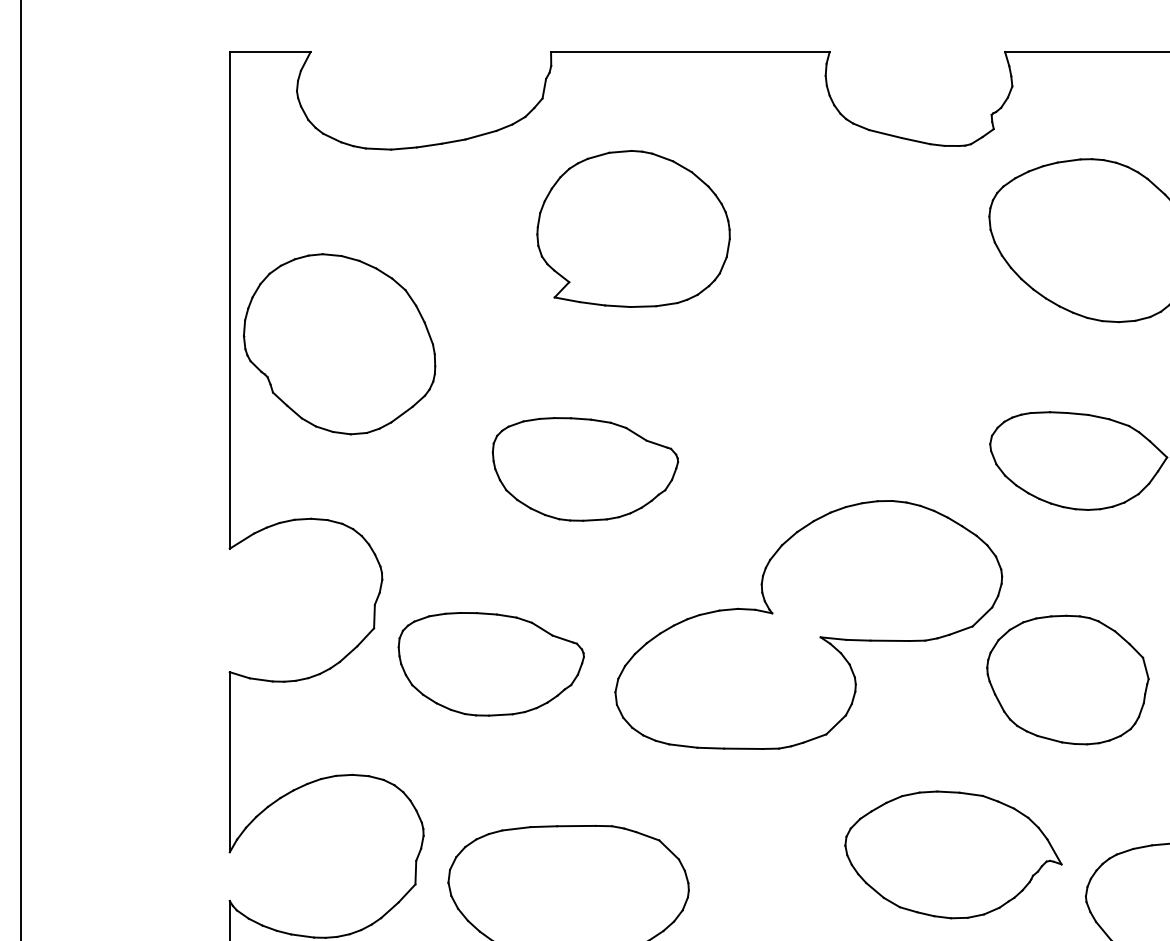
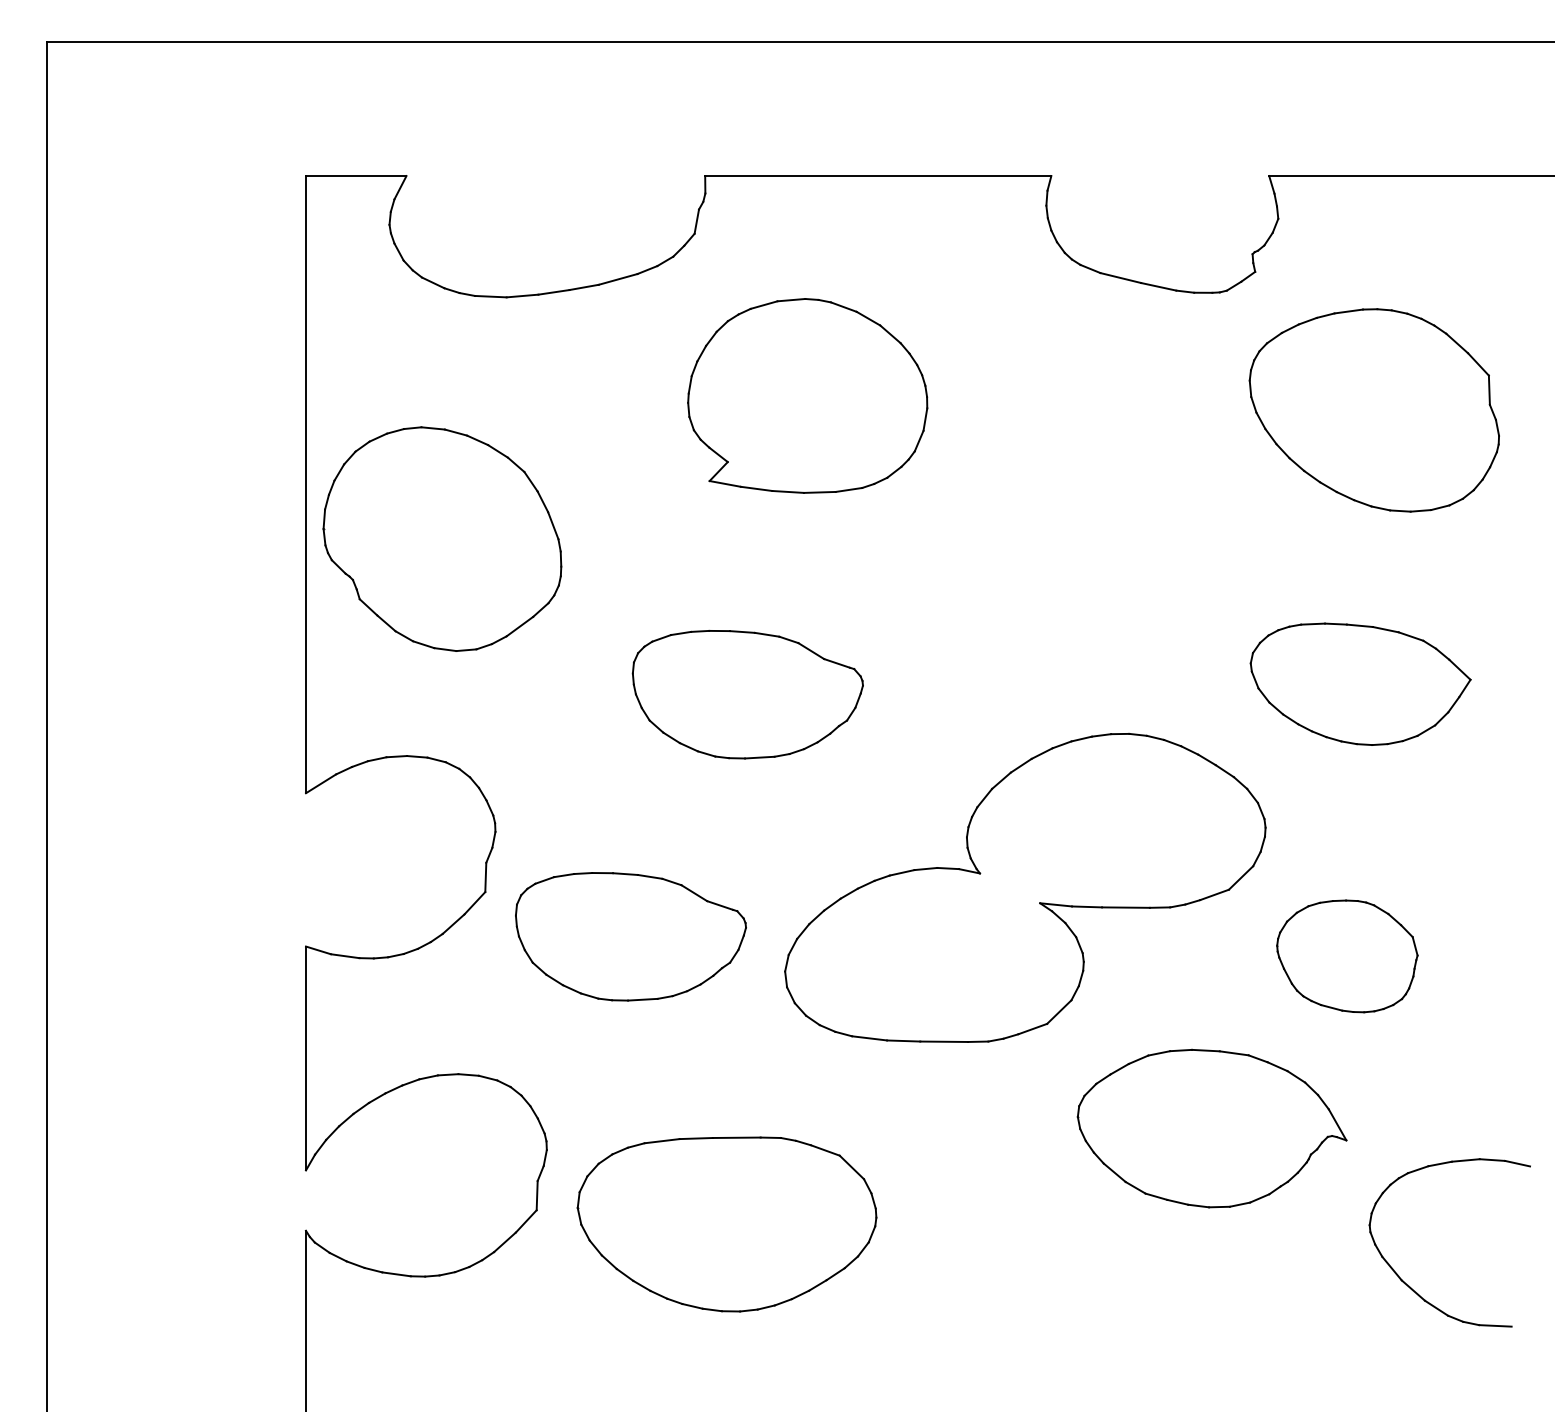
part: (1068, 680) -> (1347, 956), size x0.7
part: (952, 854) -> (1211, 1128), moved

